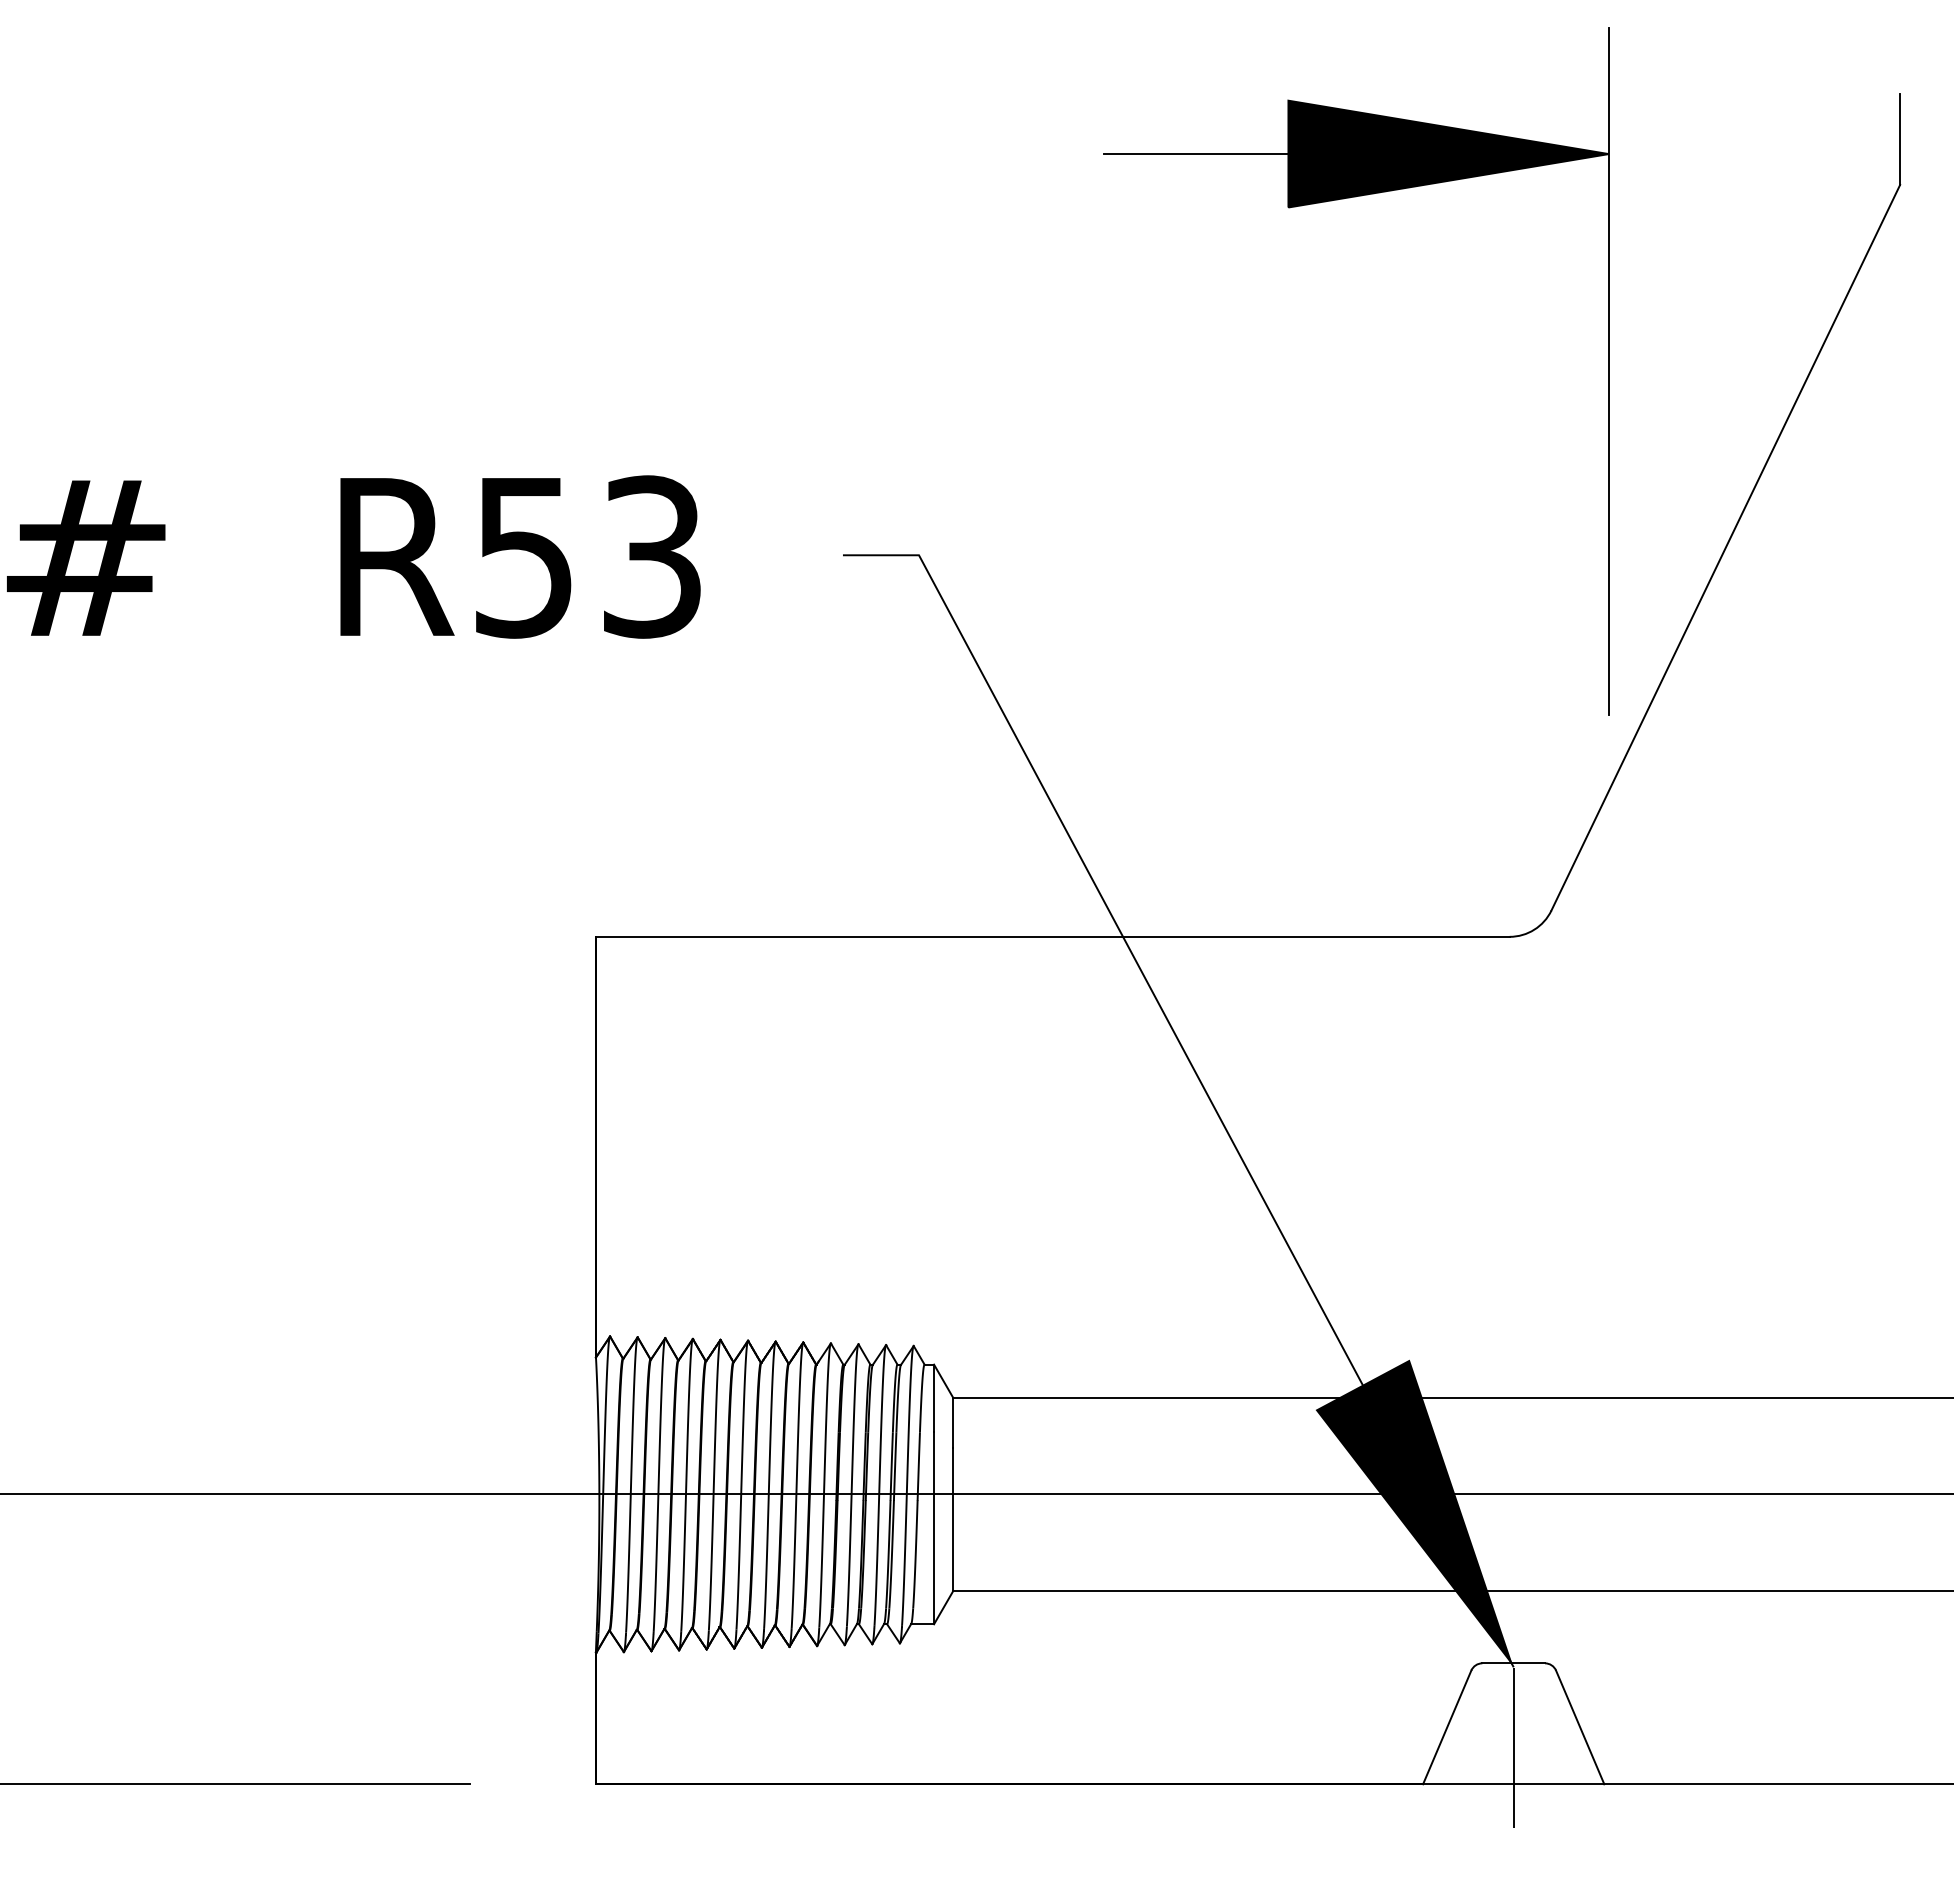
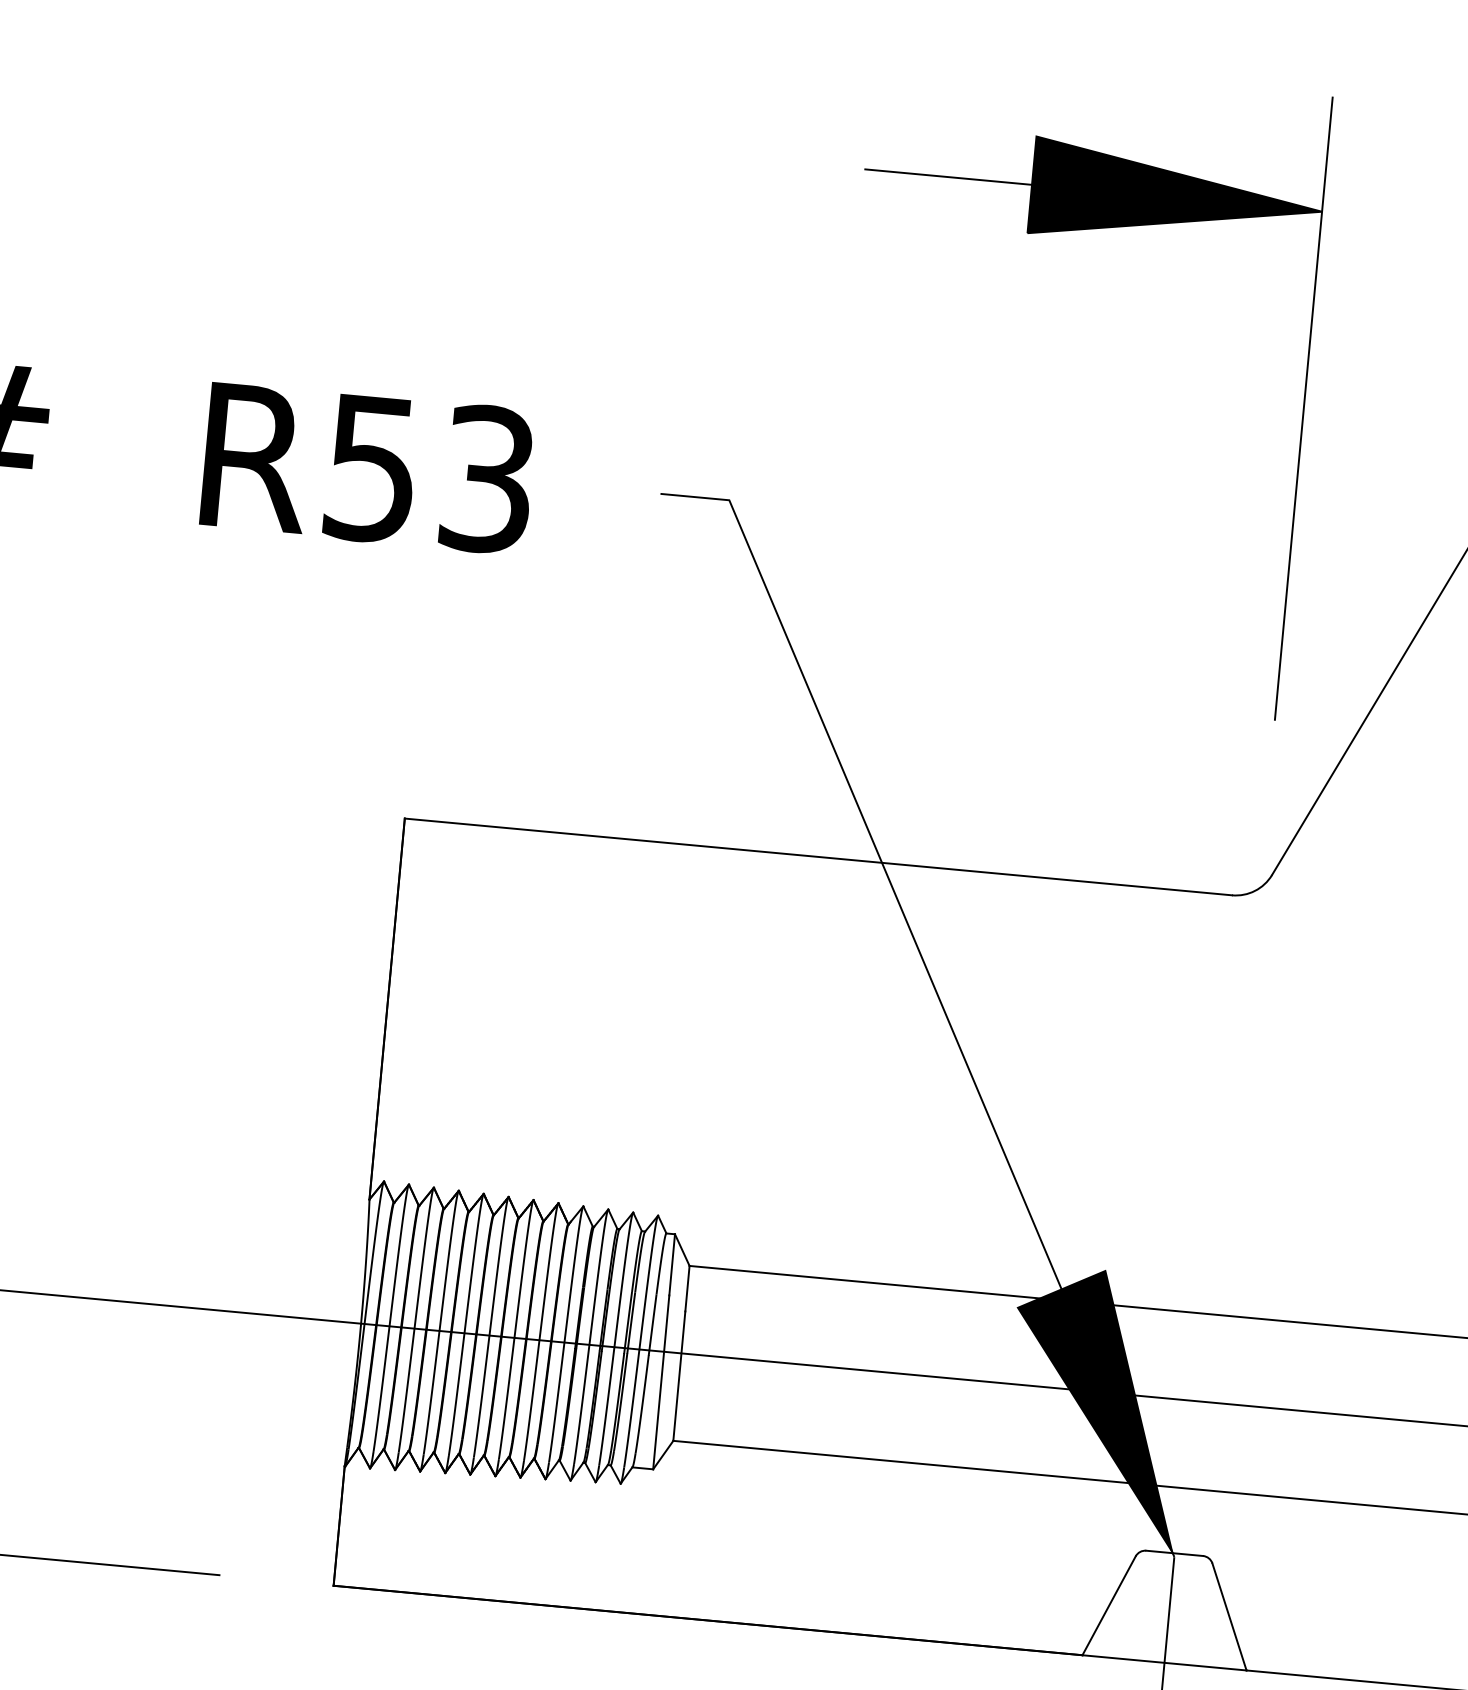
part: (1326, 202) -> (1062, 231), moved

